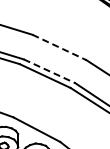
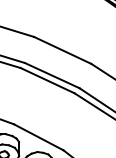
line: (59, 47) -> (62, 50), dashed -> solid
line: (49, 71) -> (52, 75), dashed -> solid

